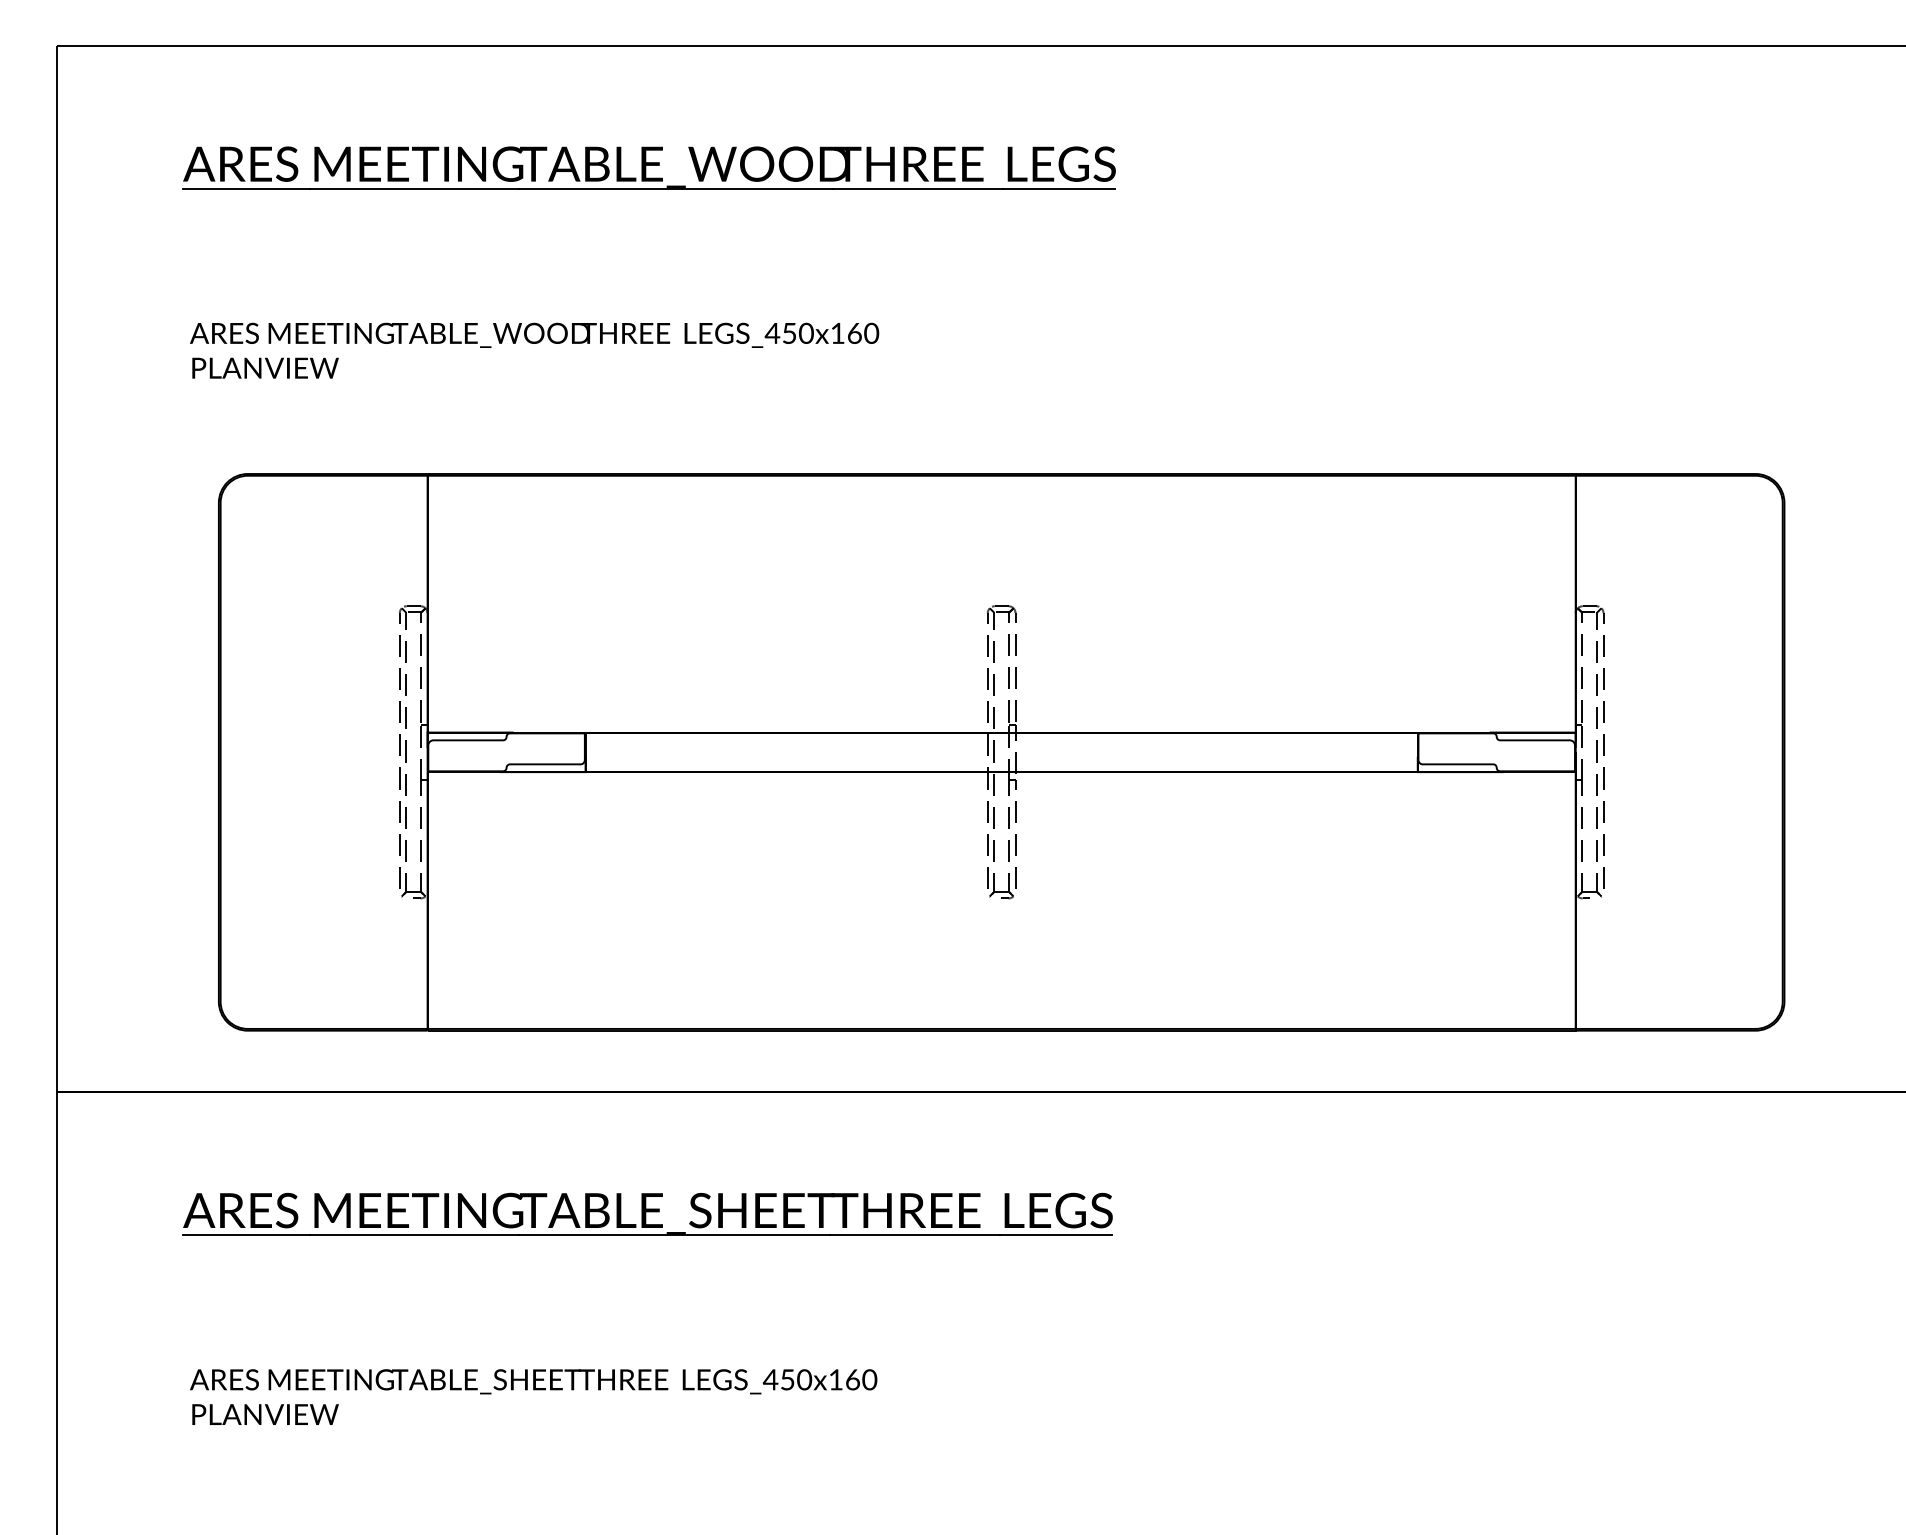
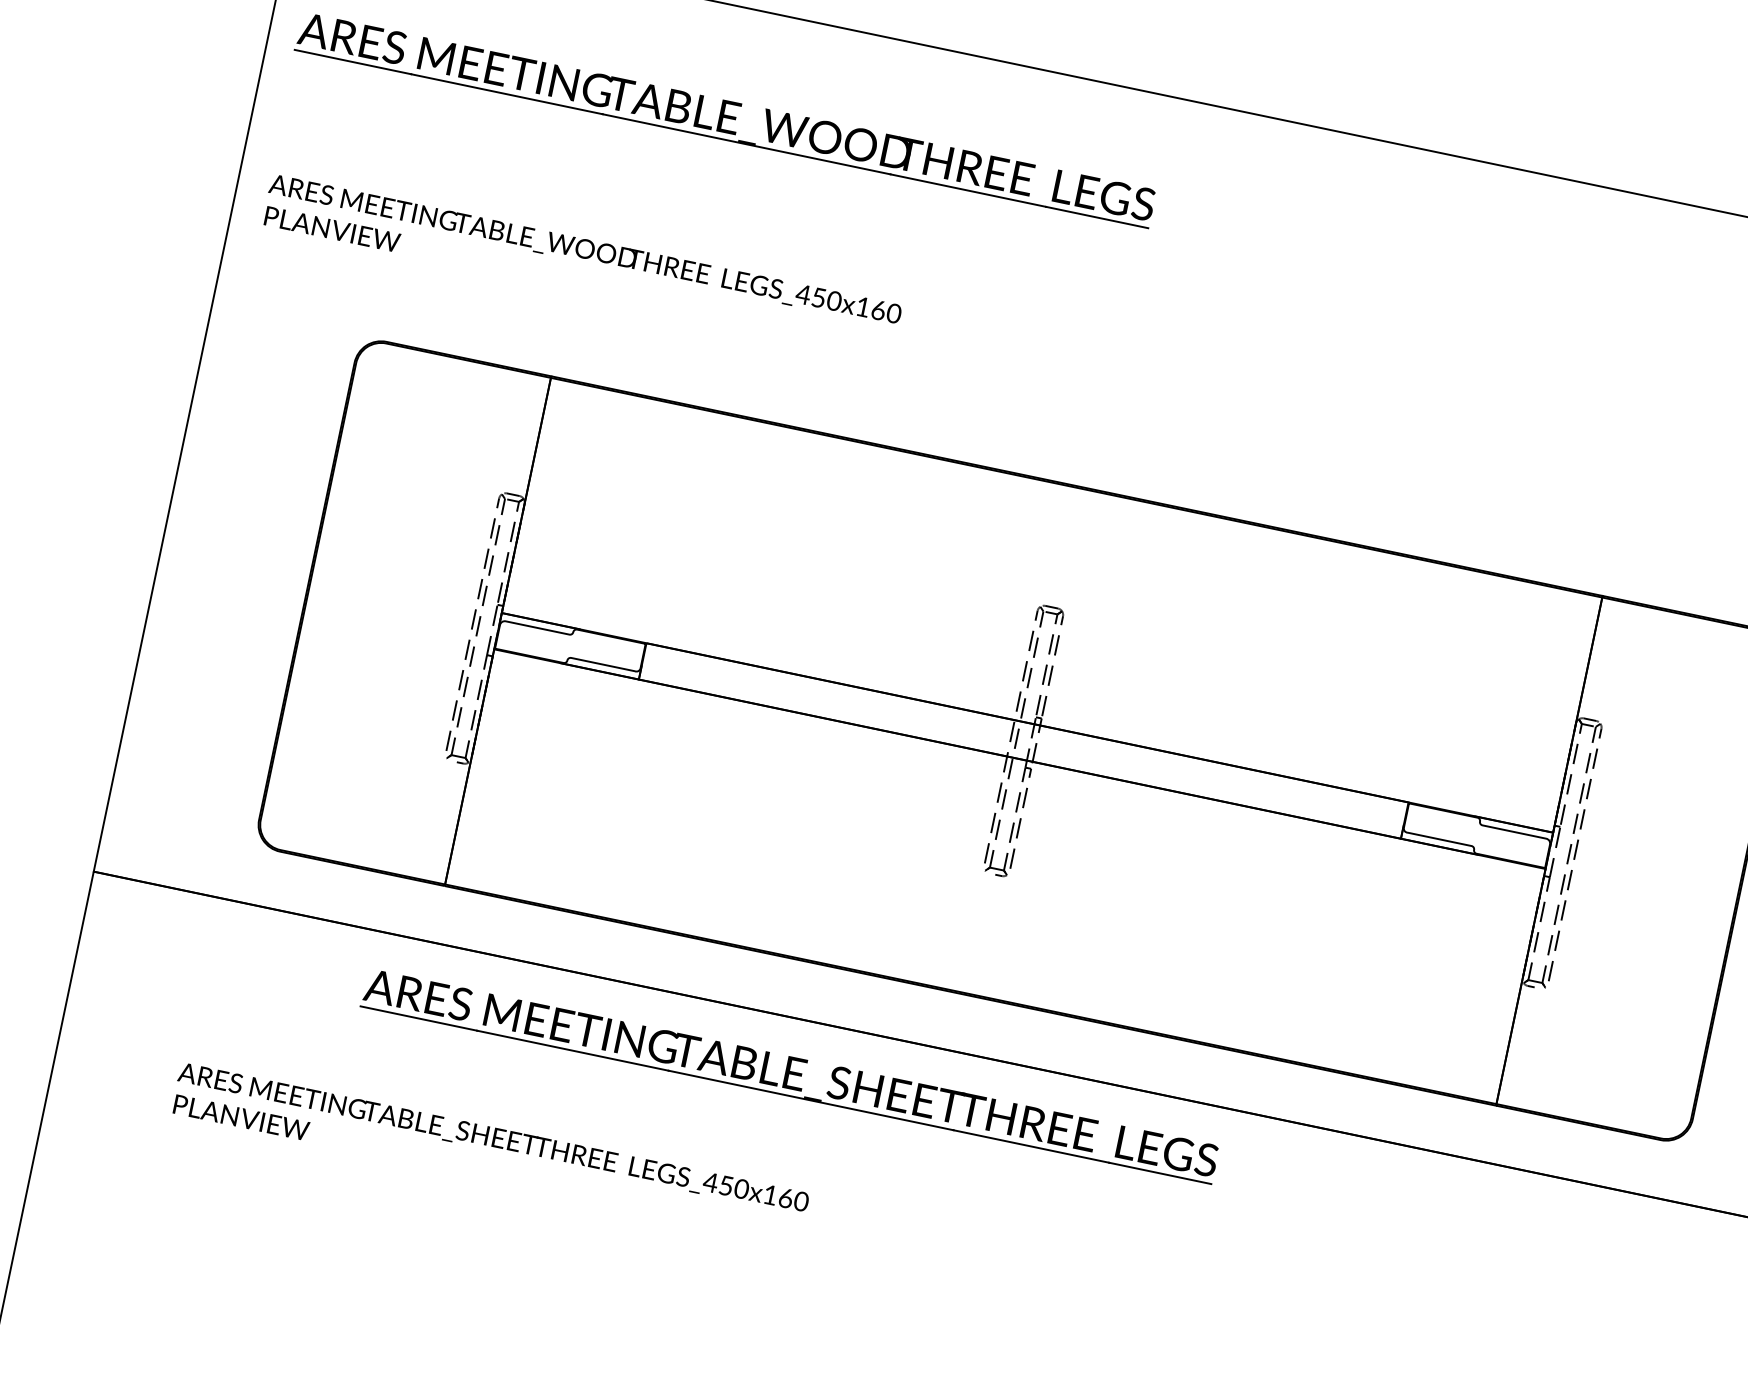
part: (648, 167) -> (725, 119), moved
text: (534, 350) -> (582, 264), moved
part: (647, 1213) -> (790, 1075), moved
text: (533, 1396) -> (490, 1152), moved

